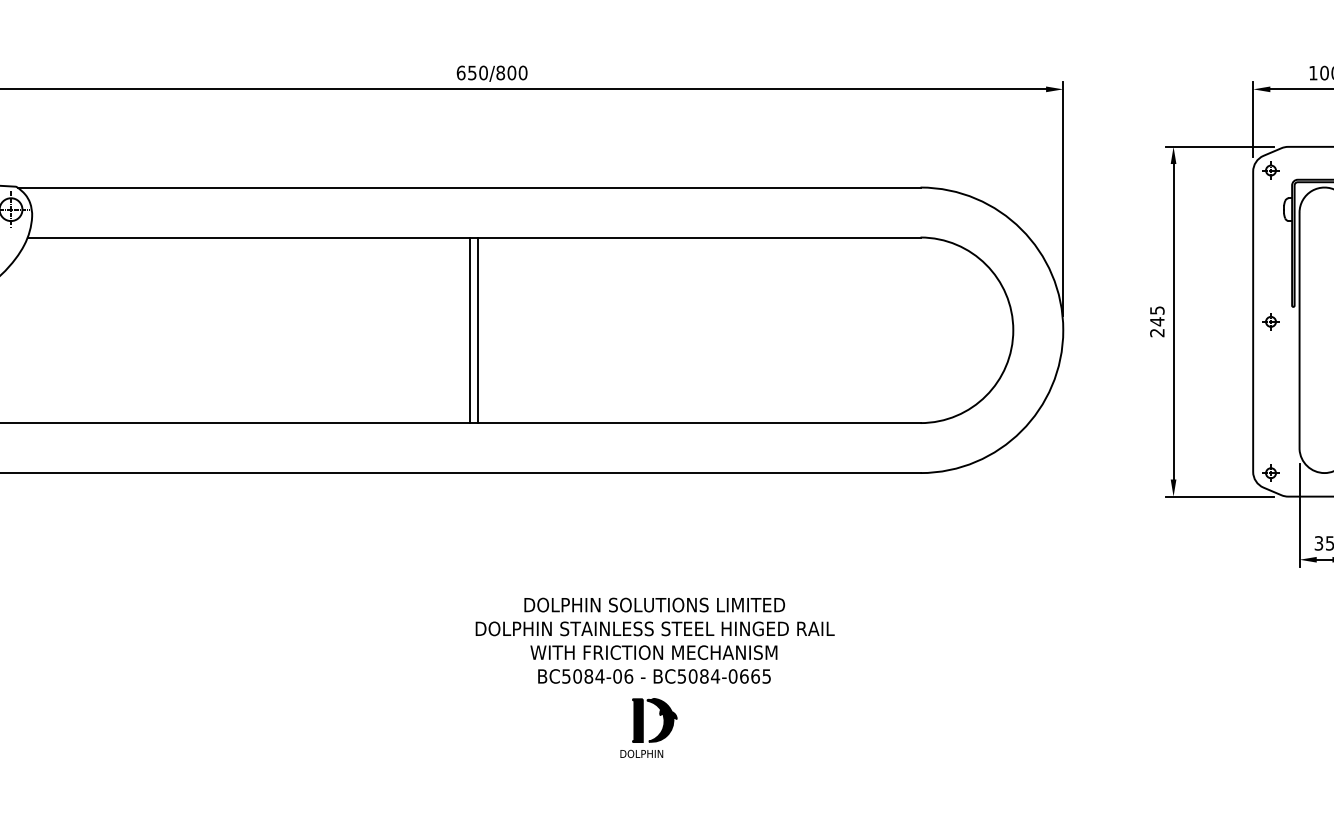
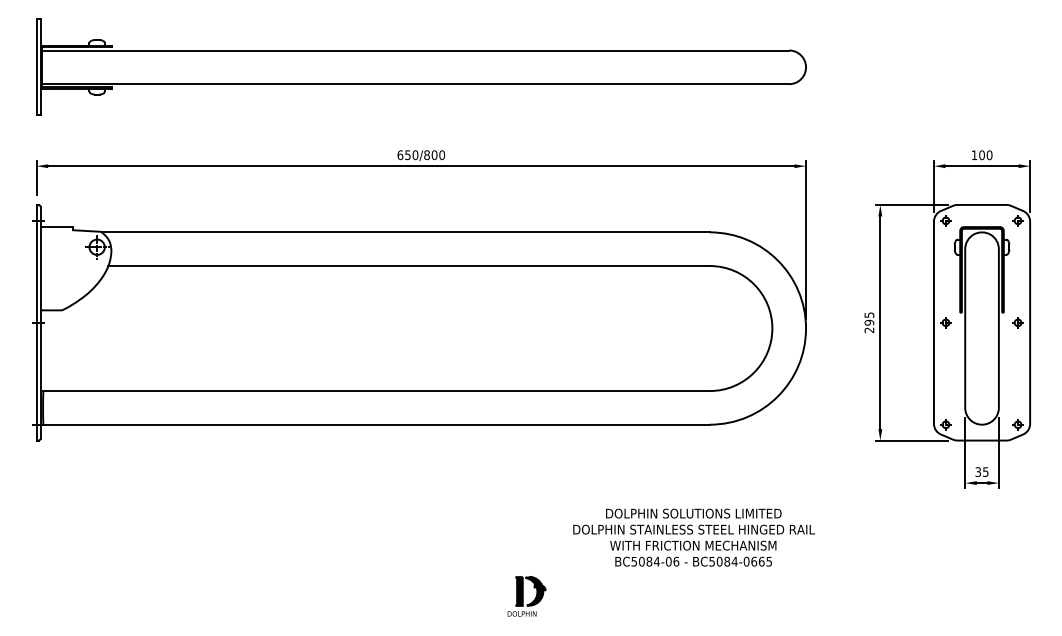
text: (1157, 321) -> (869, 322), 245 -> 295
line: (470, 330) -> (406, 328), removed
line: (479, 330) -> (412, 328), removed
text: (654, 640) -> (693, 537), moved

